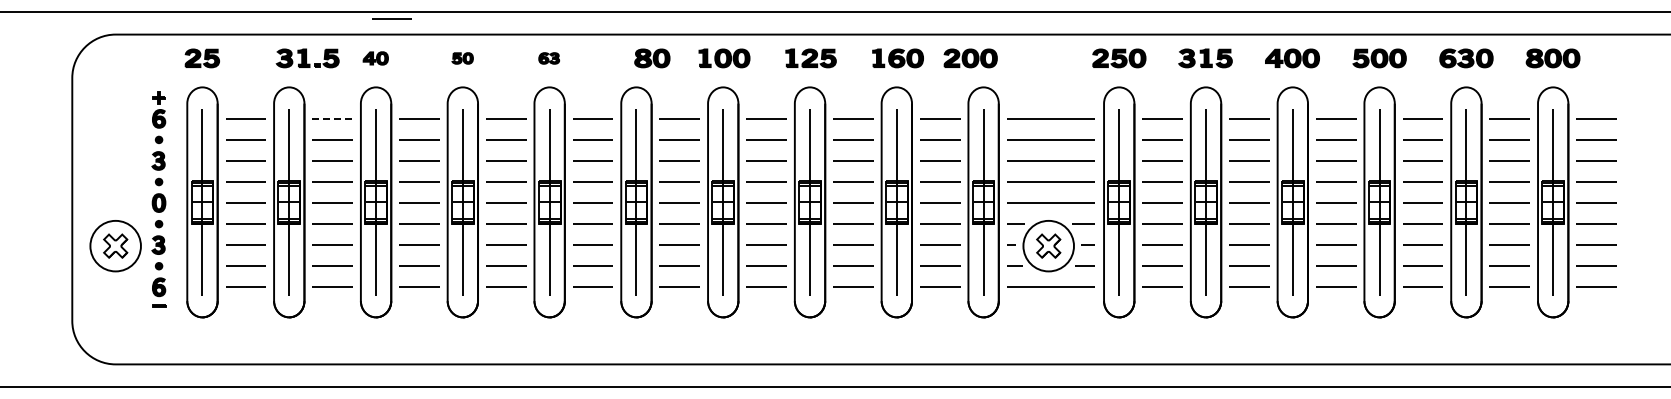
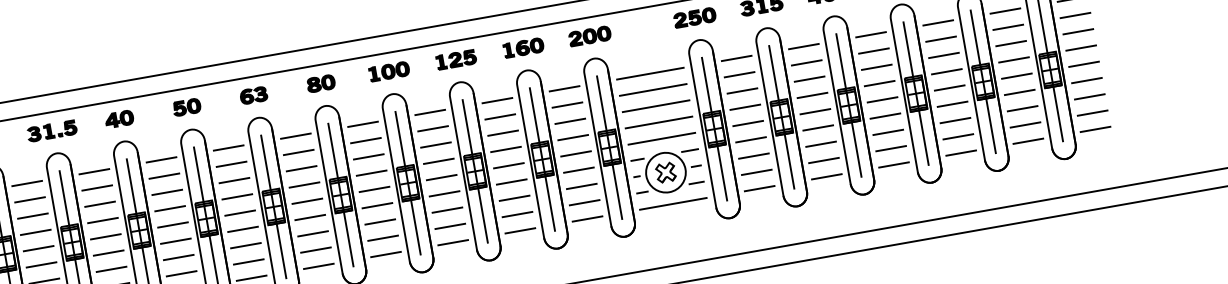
line: (391, 18) -> (126, 86), removed
part: (307, 58) -> (51, 131), moved
part: (375, 58) -> (119, 119), size x1.43
part: (462, 58) -> (186, 107), size x1.67
part: (548, 58) -> (253, 95), size x1.67
part: (652, 58) -> (321, 83), moved
part: (970, 58) -> (589, 36), moved
line: (333, 118) -> (94, 171), dashed -> solid

